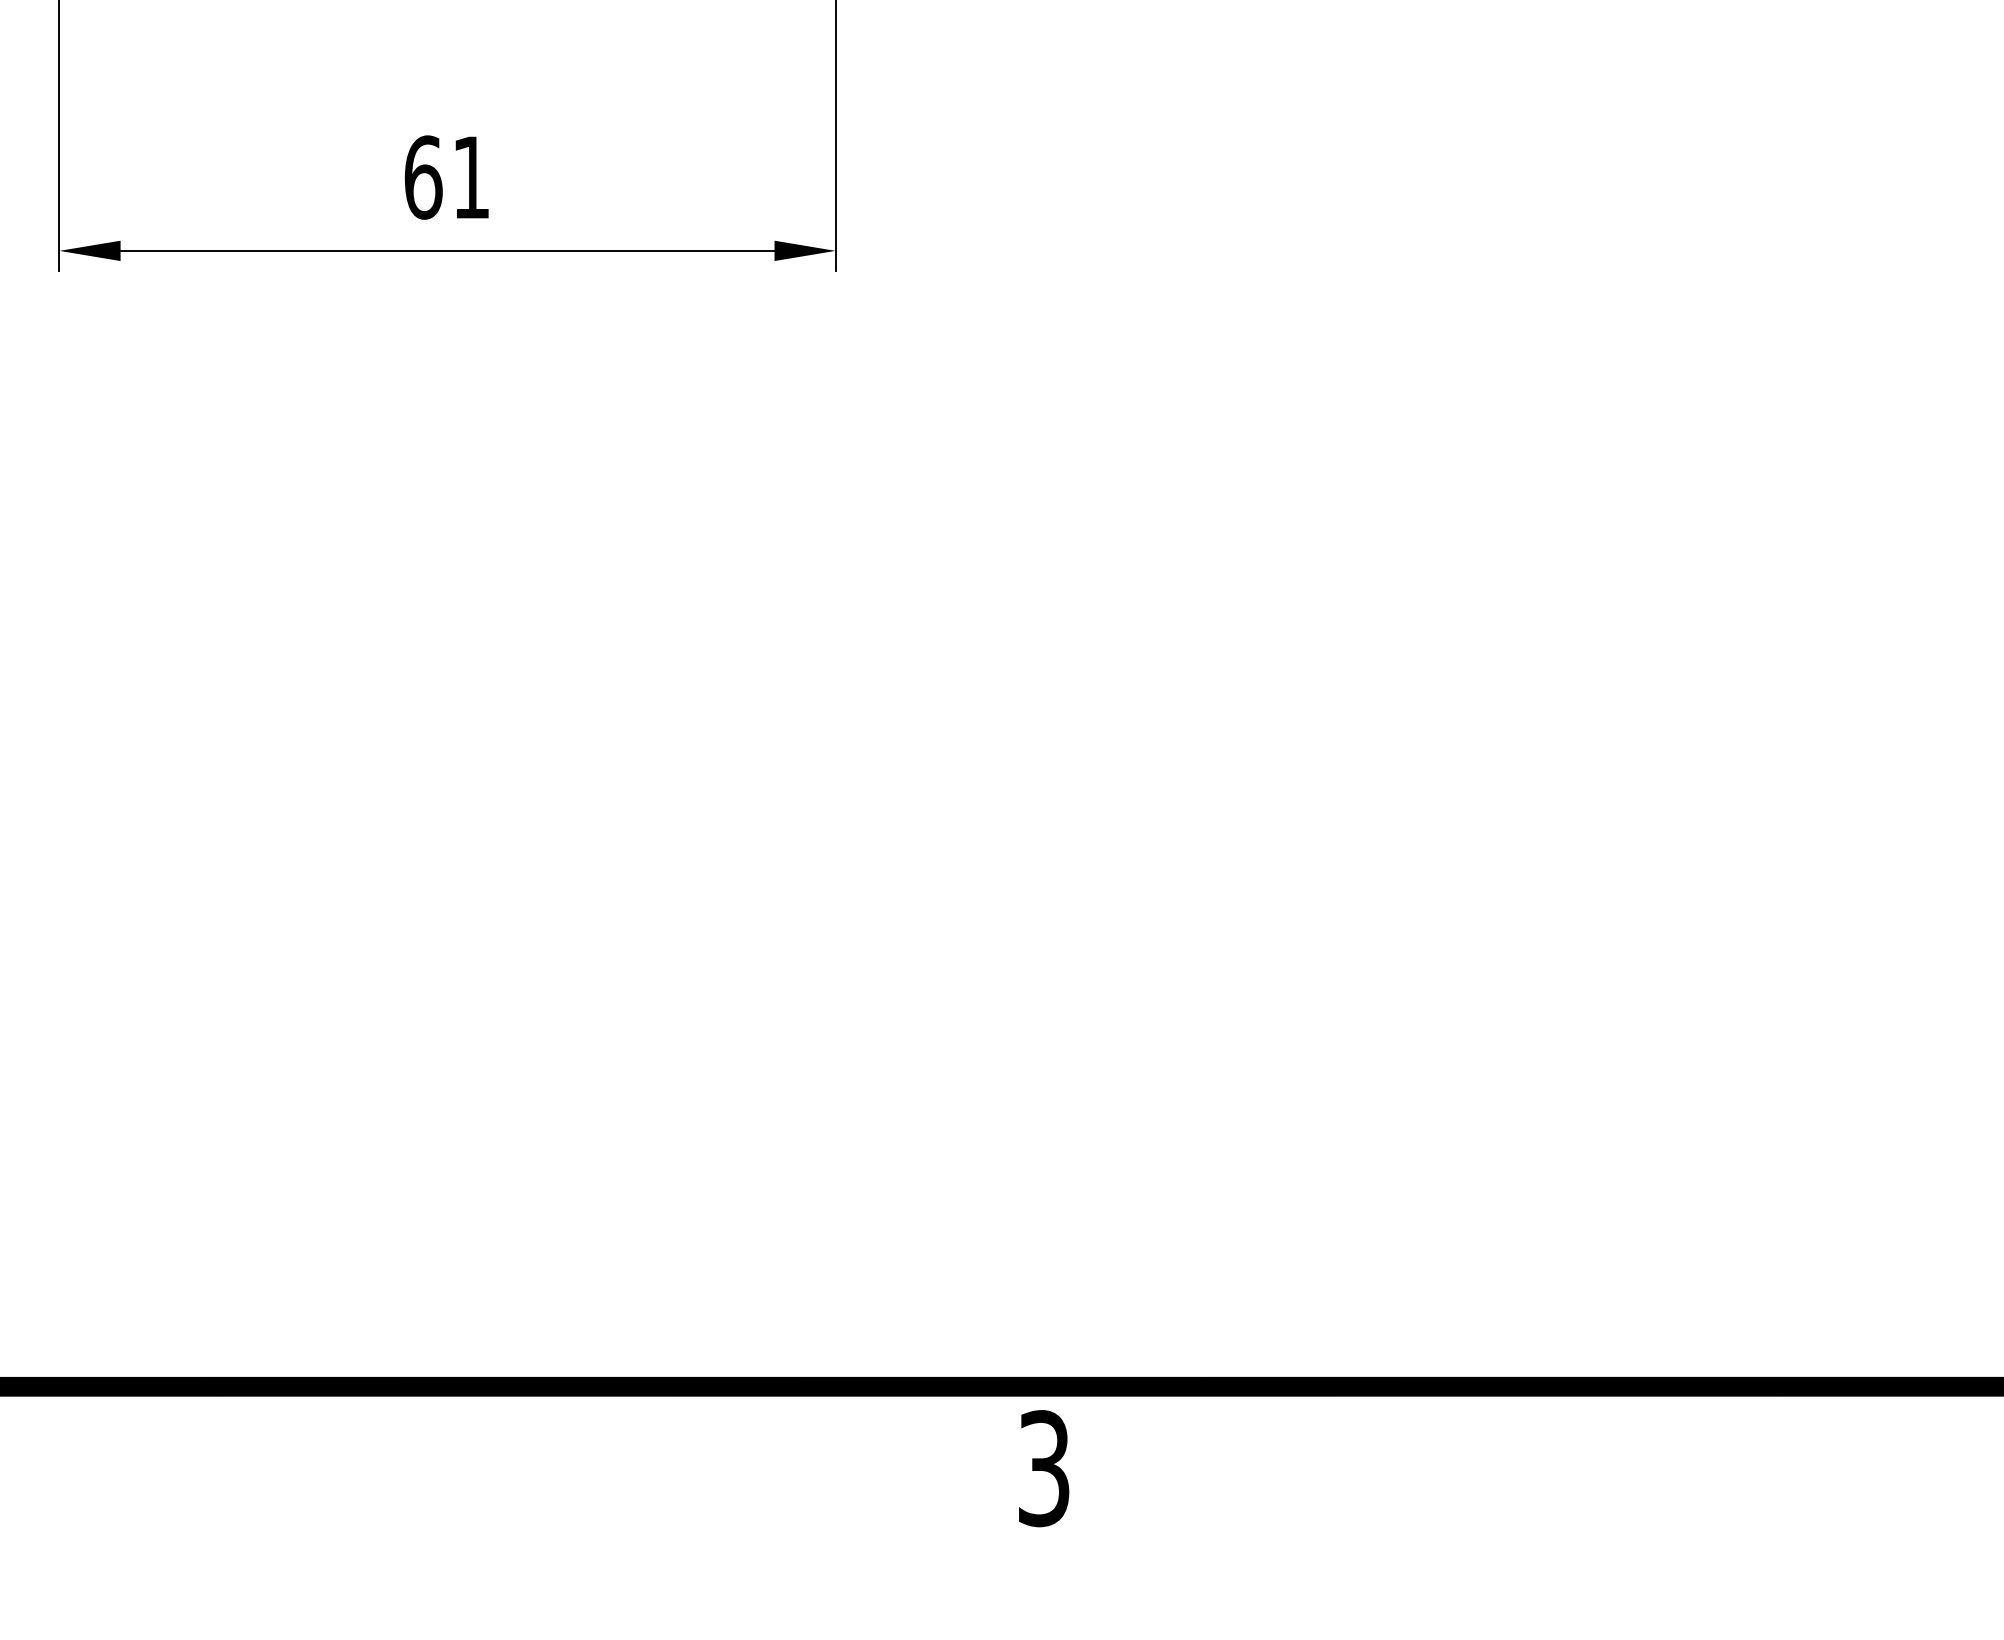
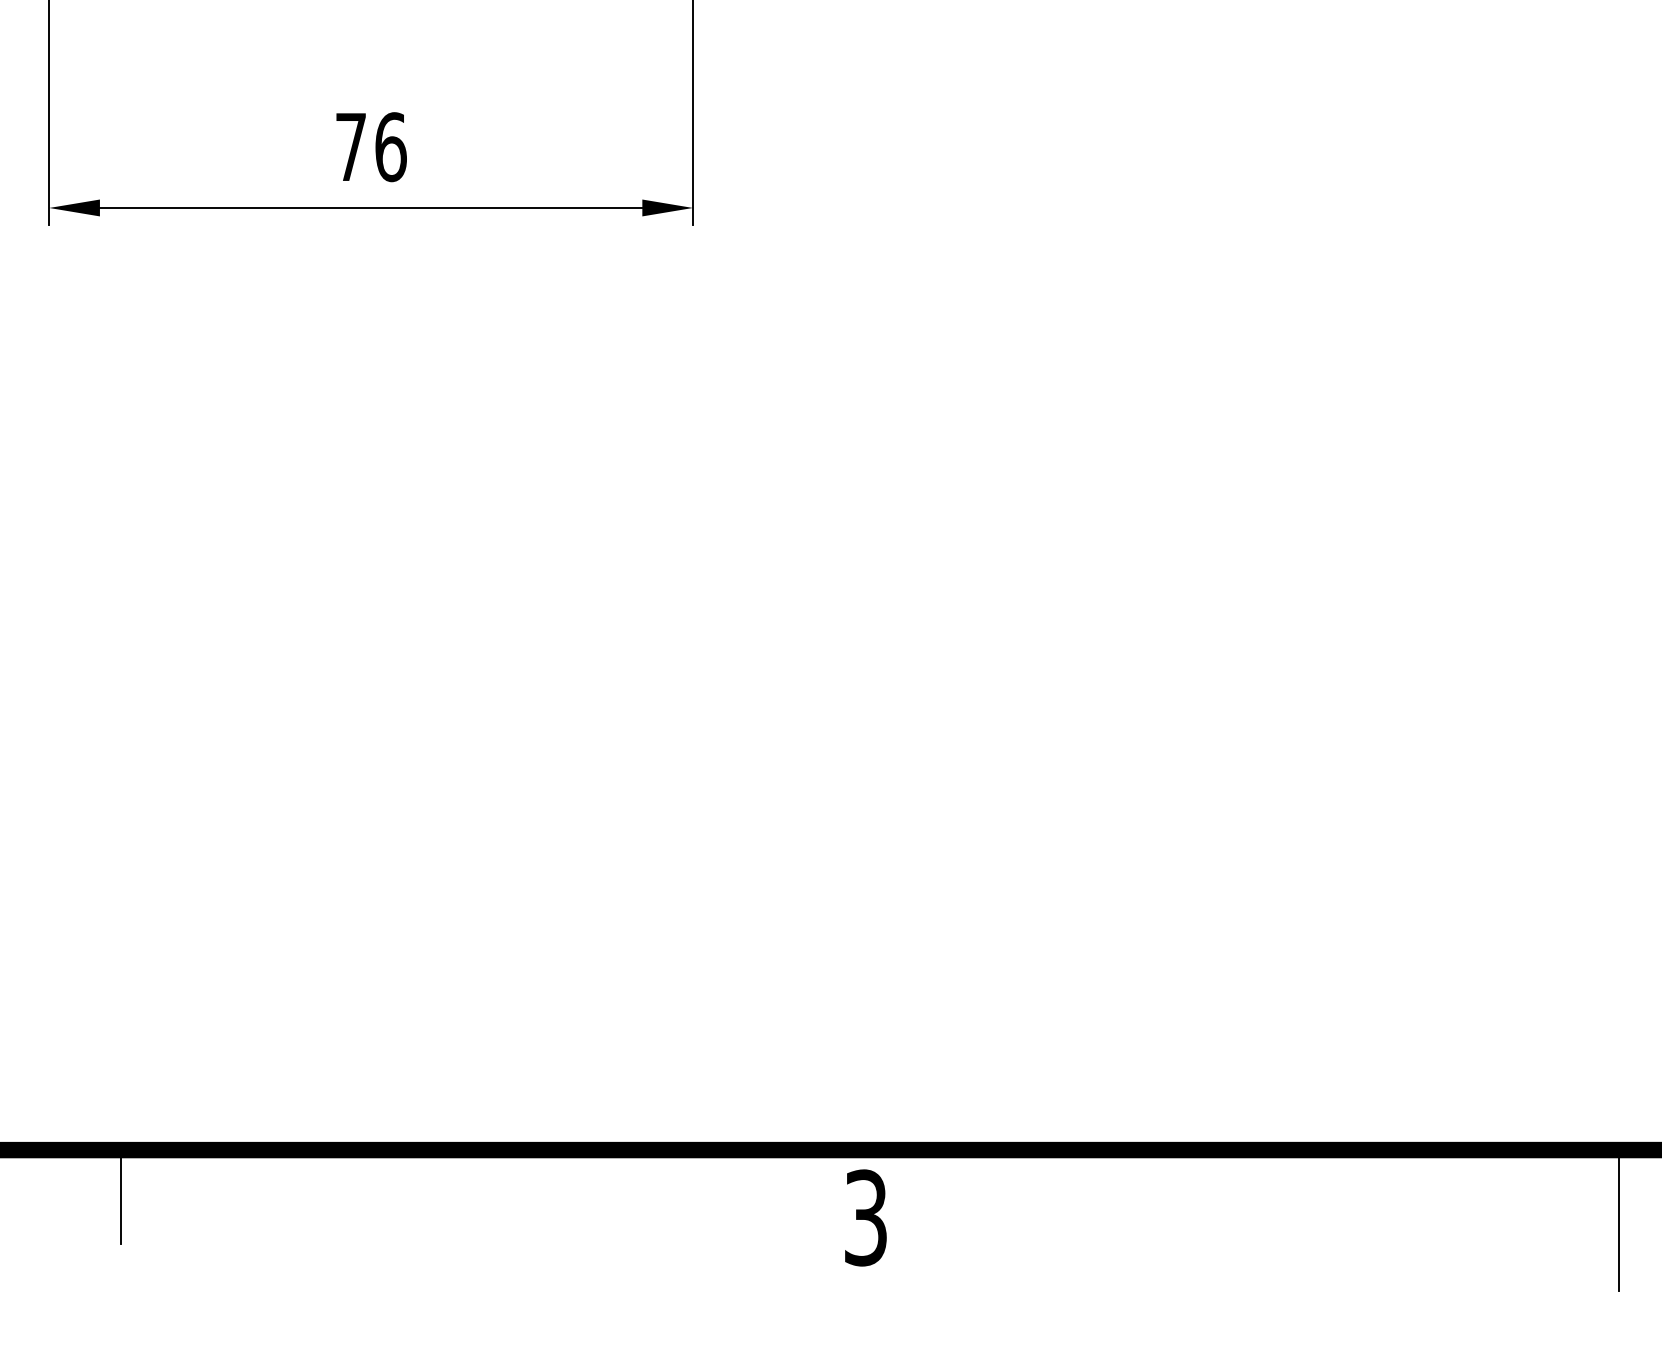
text: (447, 177) -> (371, 147), 61 -> 76
line: (145, 1442) -> (120, 1196), added
line: (1952, 1471) -> (1619, 1220), added

